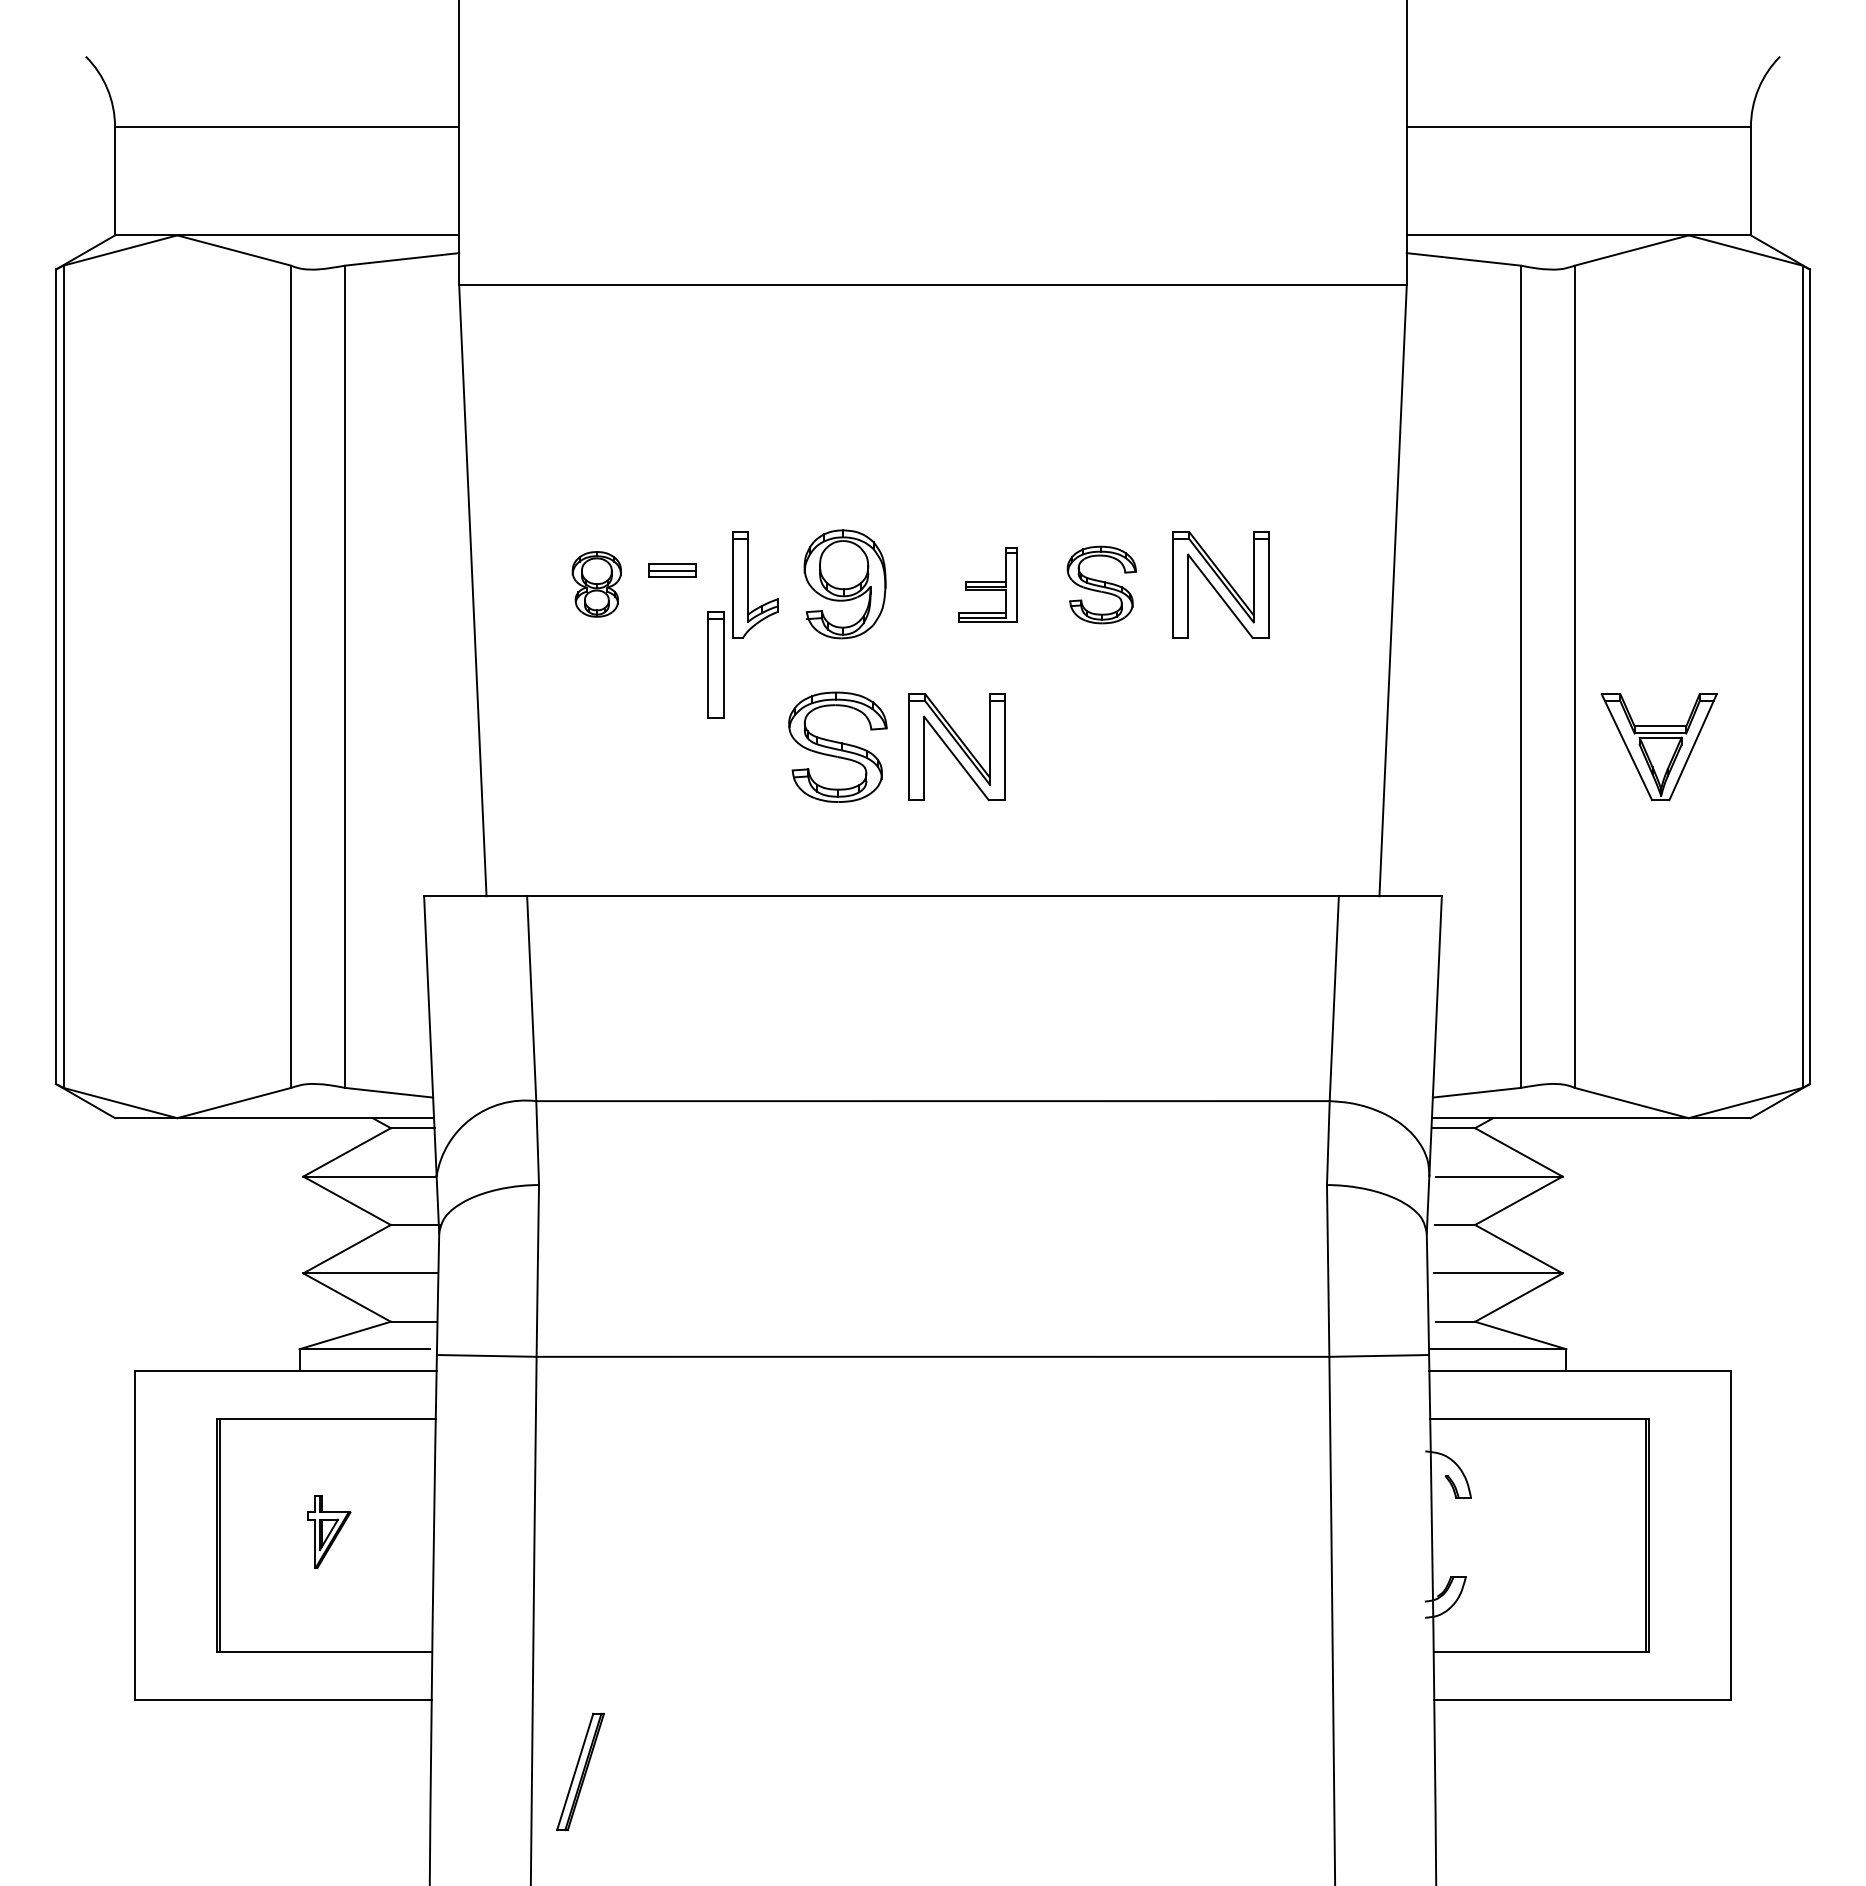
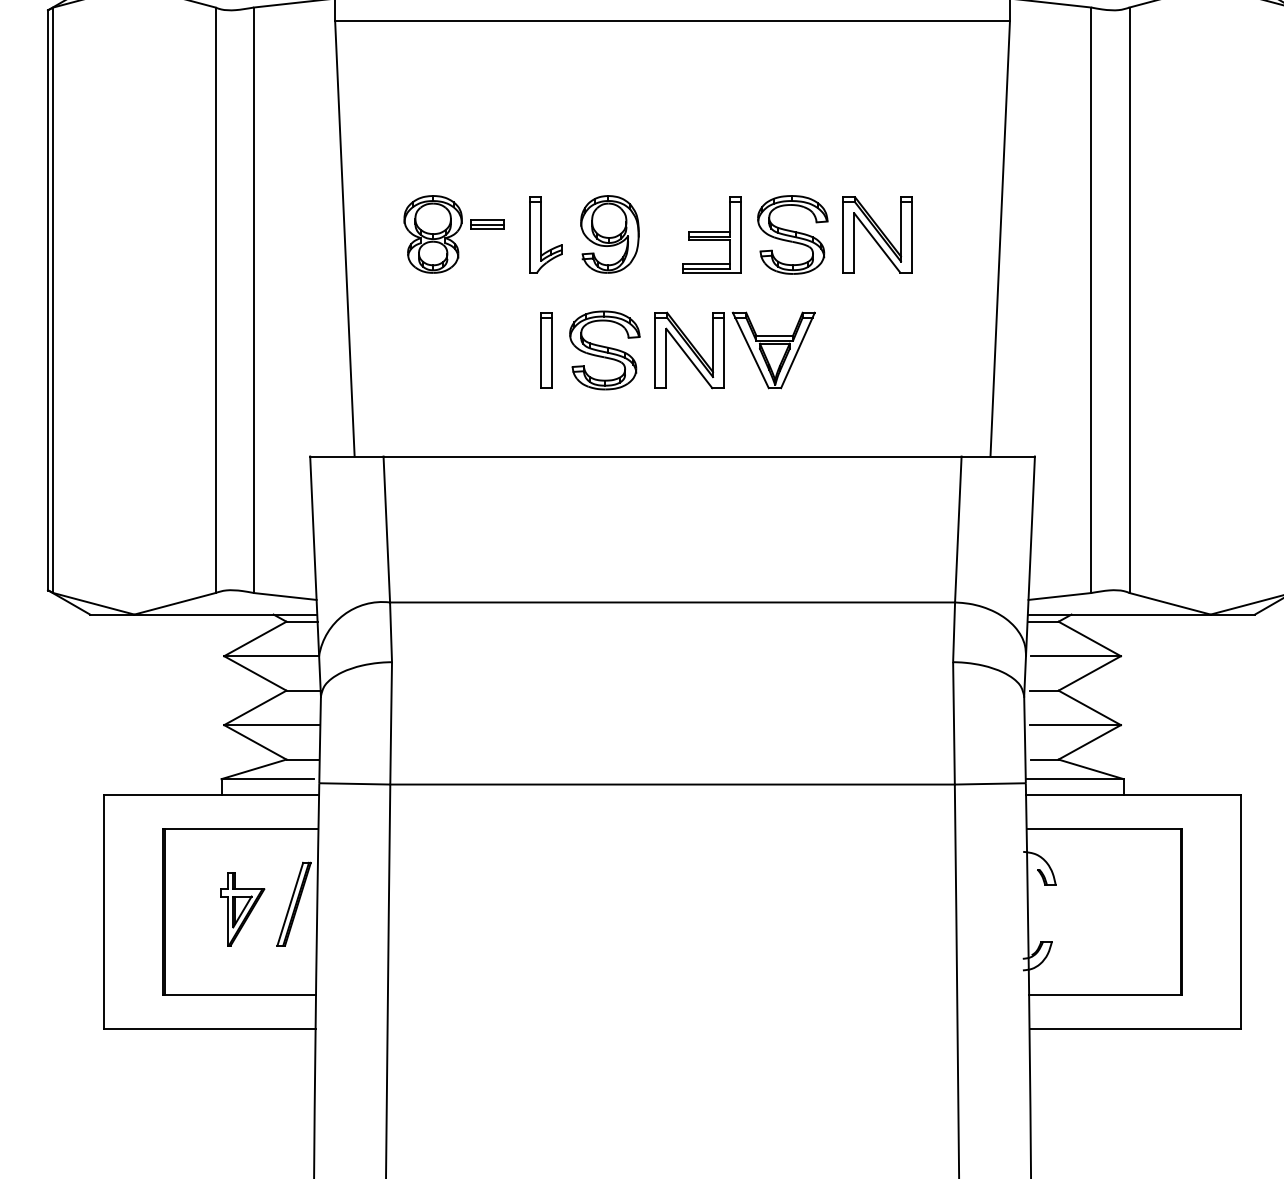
part: (596, 584) -> (432, 234), size x1.67
part: (988, 584) -> (712, 234), size x1.43
part: (1101, 584) -> (792, 234), size x1.43
part: (715, 664) -> (546, 349), moved
part: (1658, 747) -> (773, 350), moved
part: (328, 1532) -> (242, 909), size x1.43
part: (580, 1771) -> (294, 903), moved

